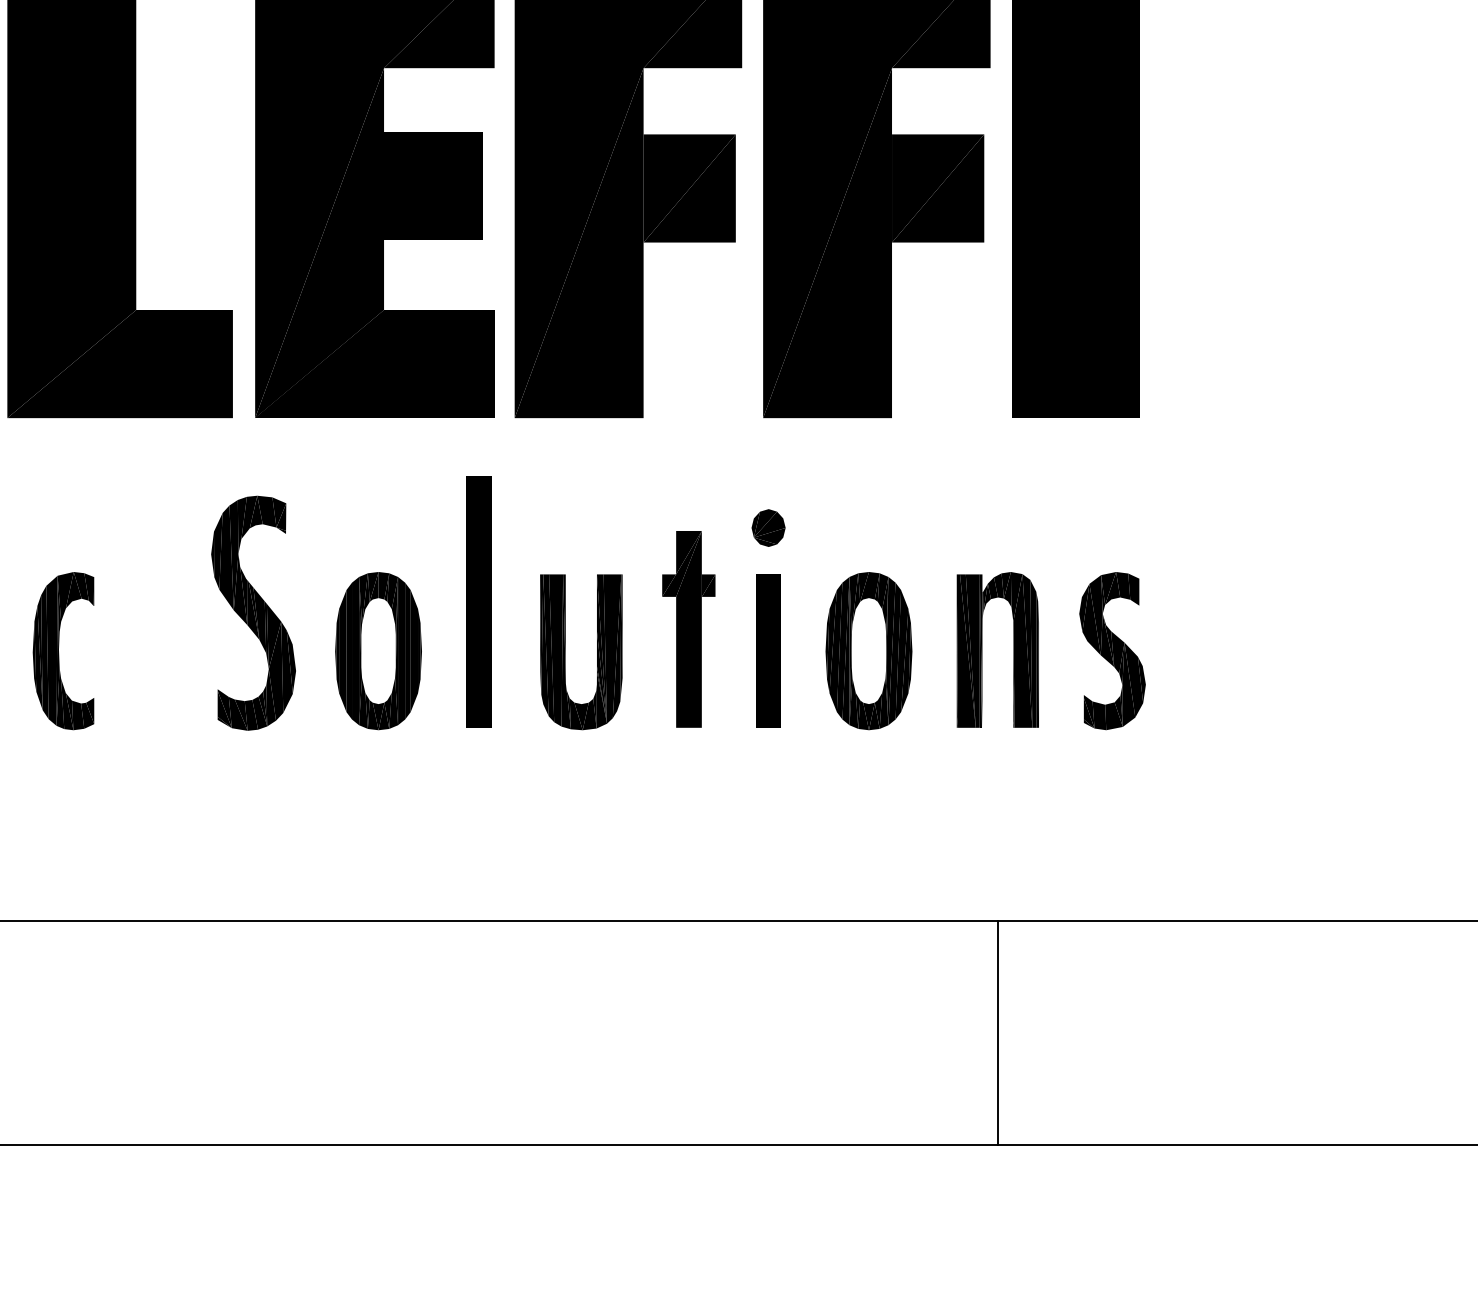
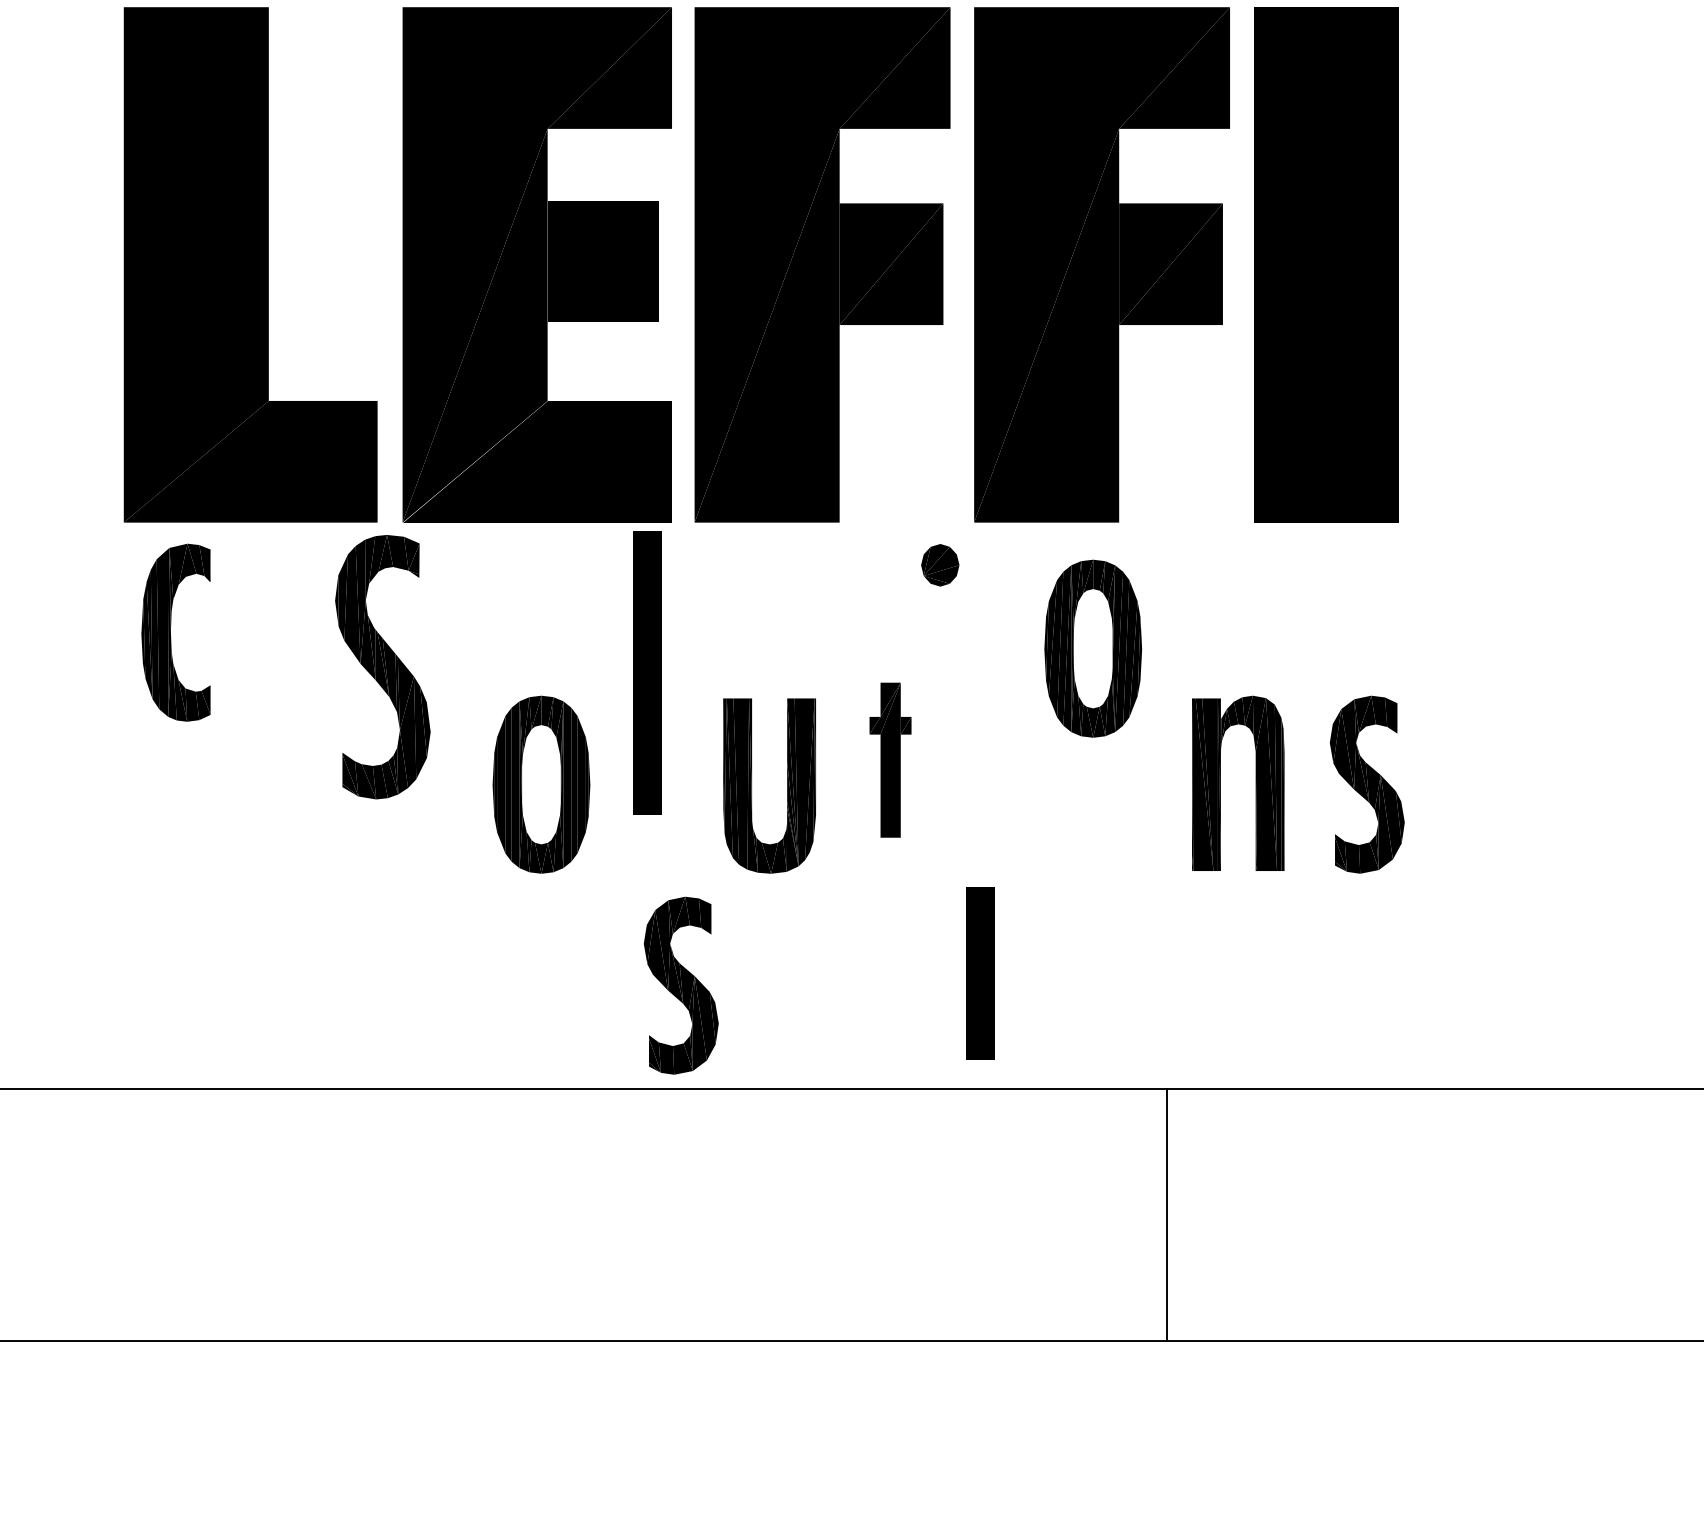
part: (768, 528) -> (940, 565), moved
part: (479, 601) -> (647, 672), moved
part: (253, 613) -> (382, 667), moved
part: (688, 628) -> (890, 759), size x0.7
part: (63, 650) -> (175, 632), moved
part: (768, 650) -> (980, 973), moved
part: (869, 650) -> (1093, 648), moved
part: (502, 829) -> (680, 985), added
line: (997, 1033) -> (1166, 1214), moved

